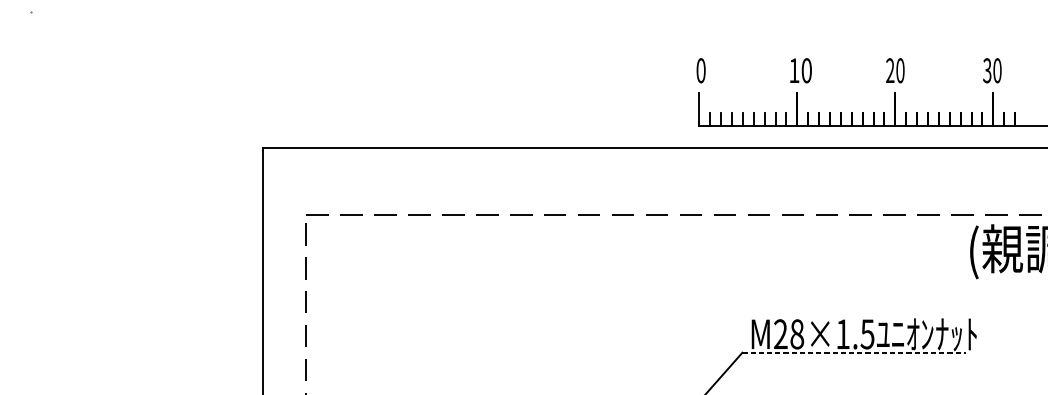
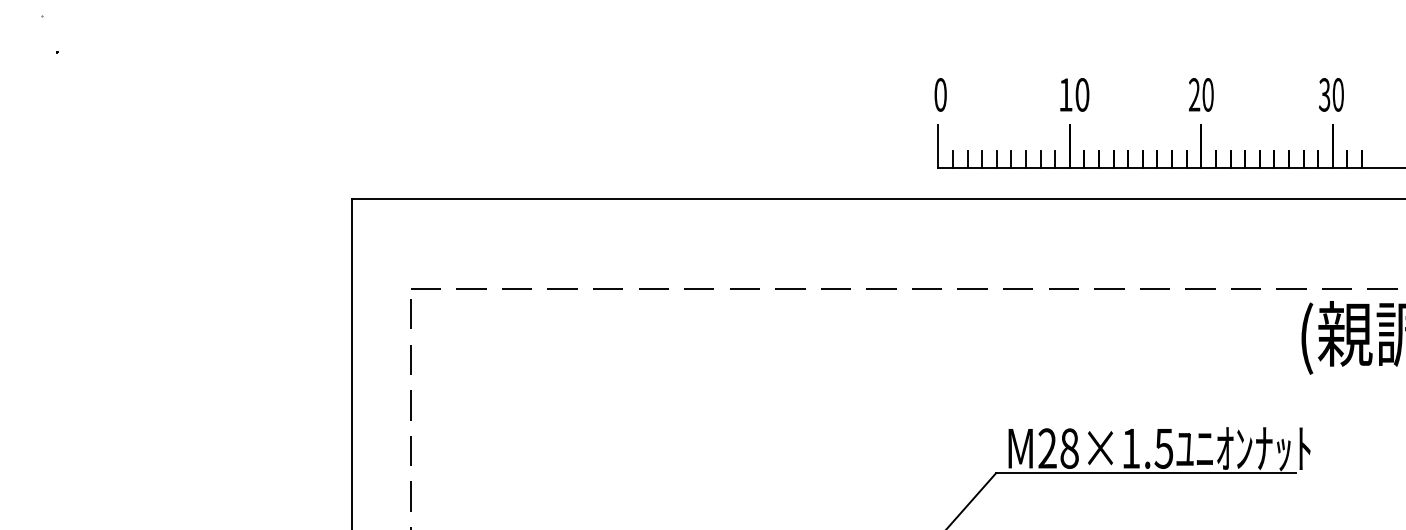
line: (854, 352) -> (1146, 473), dashed -> solid

